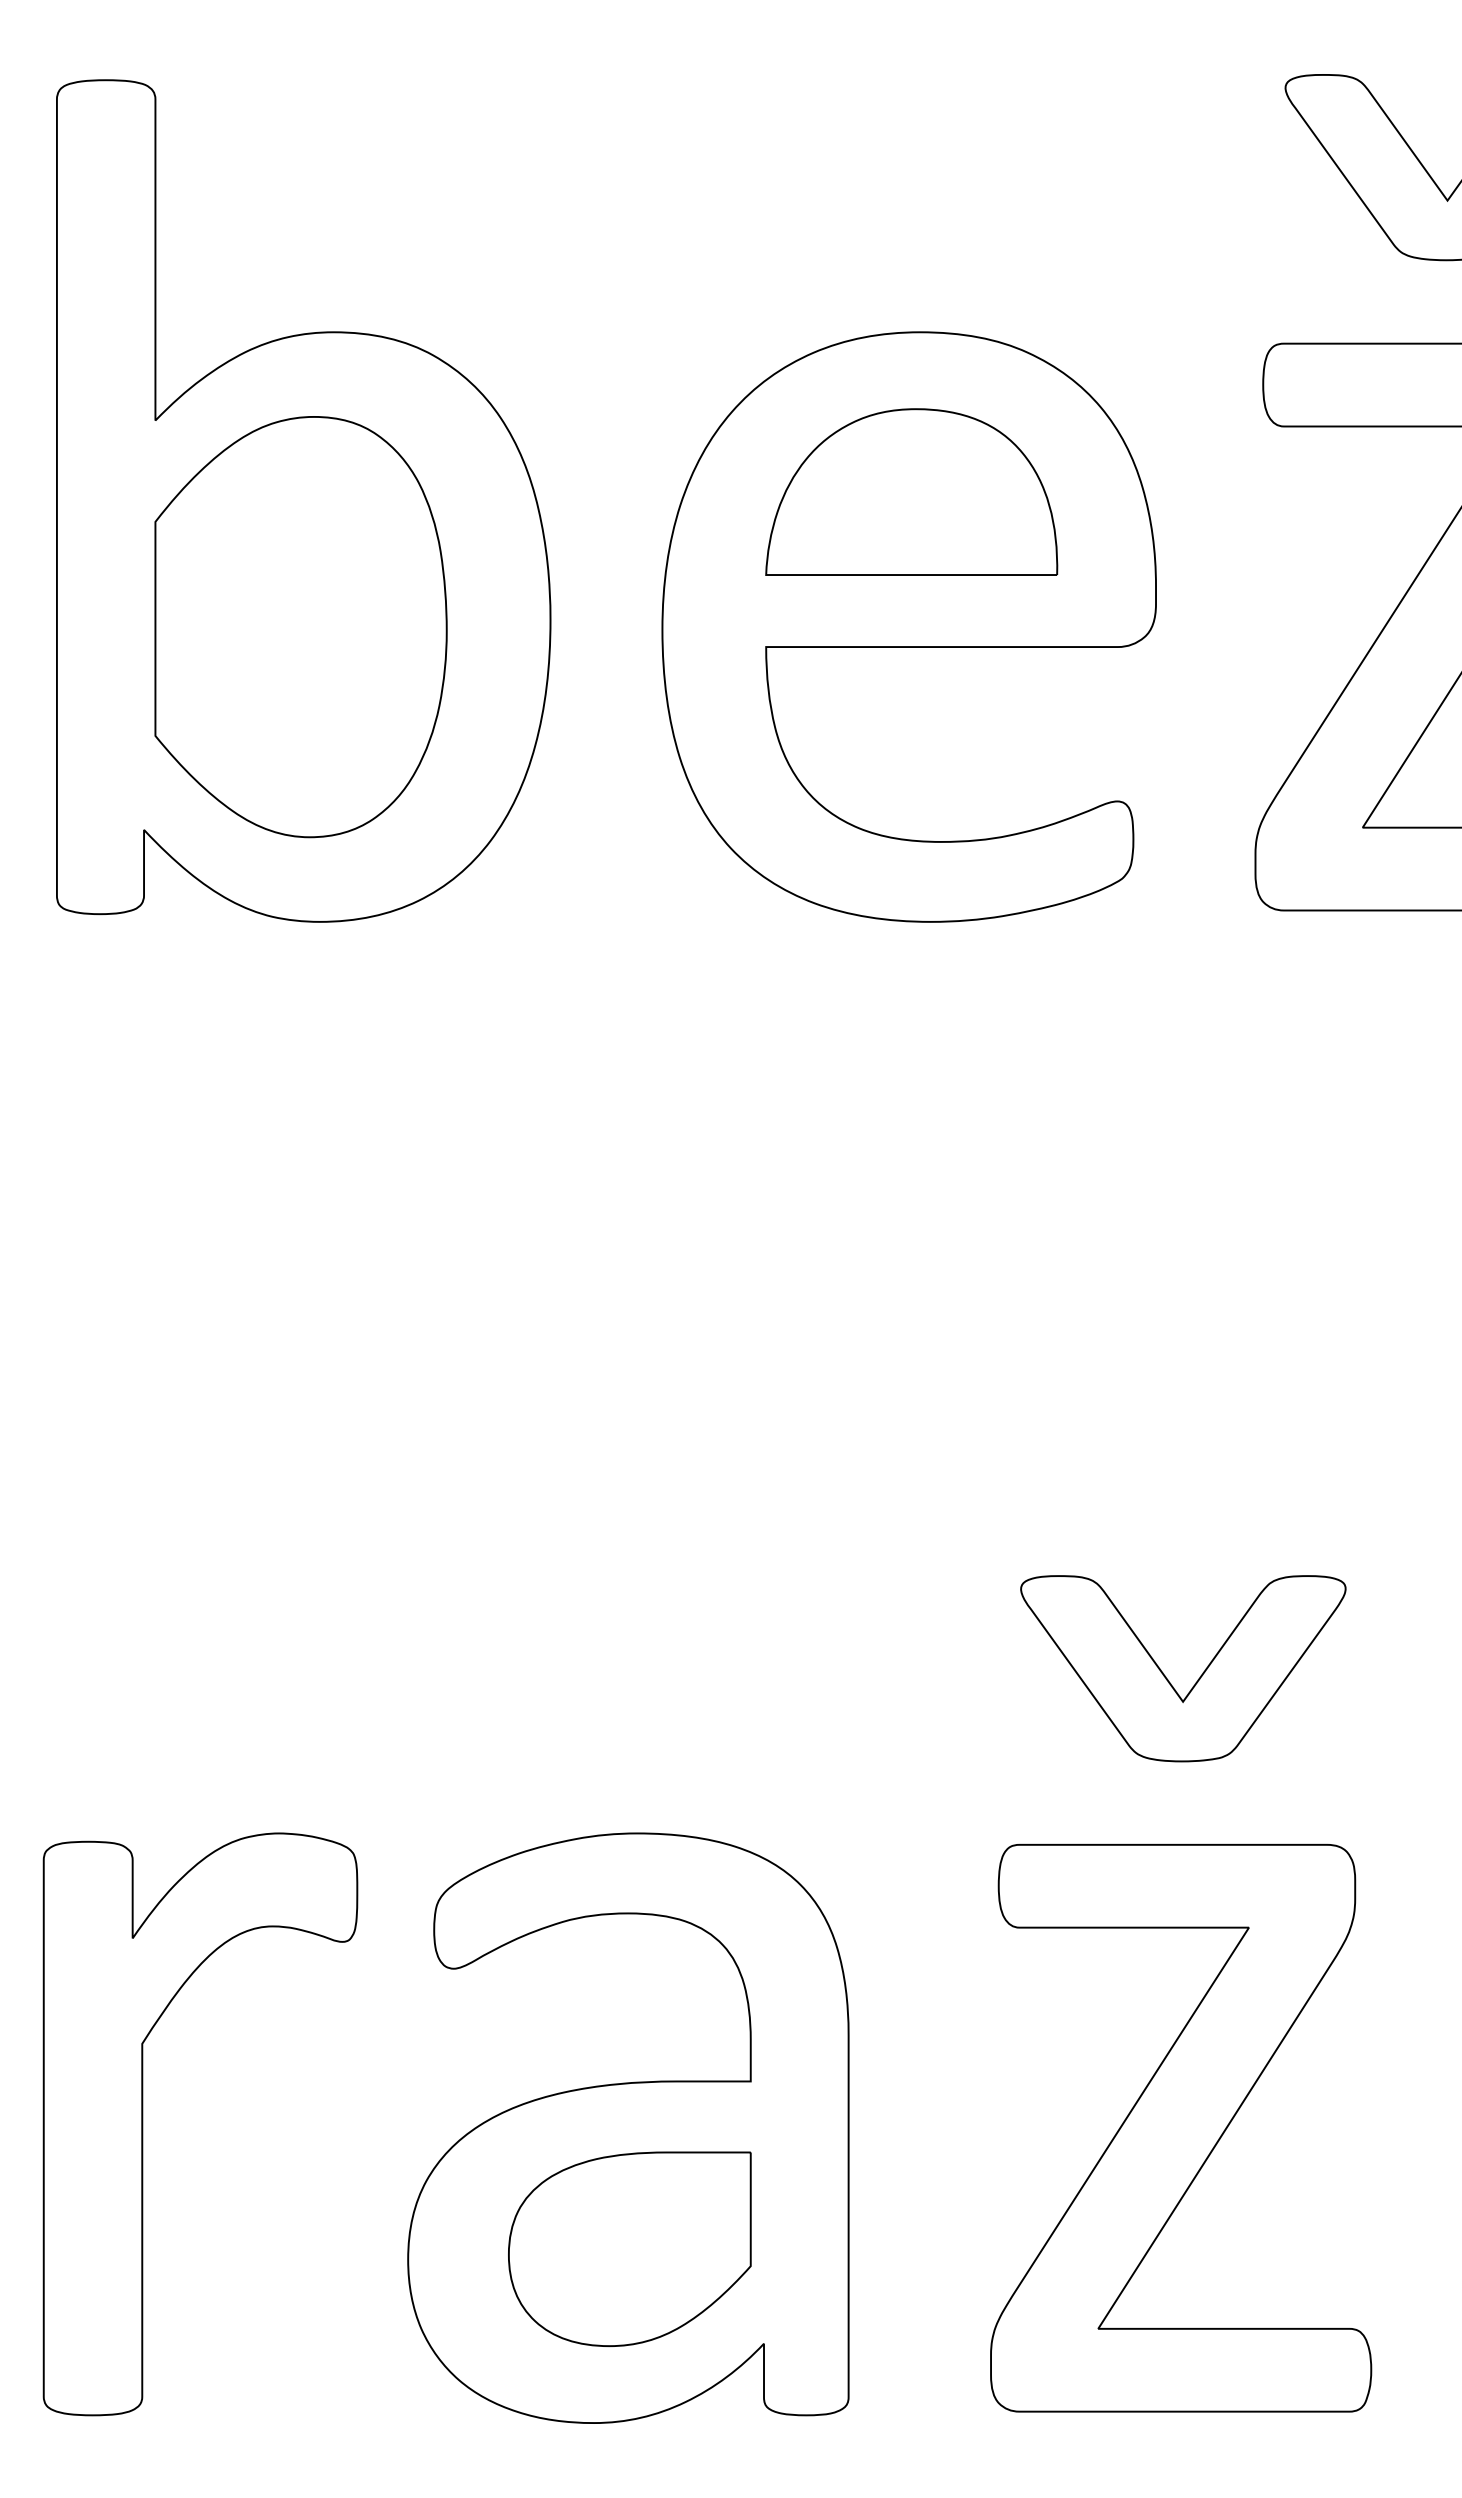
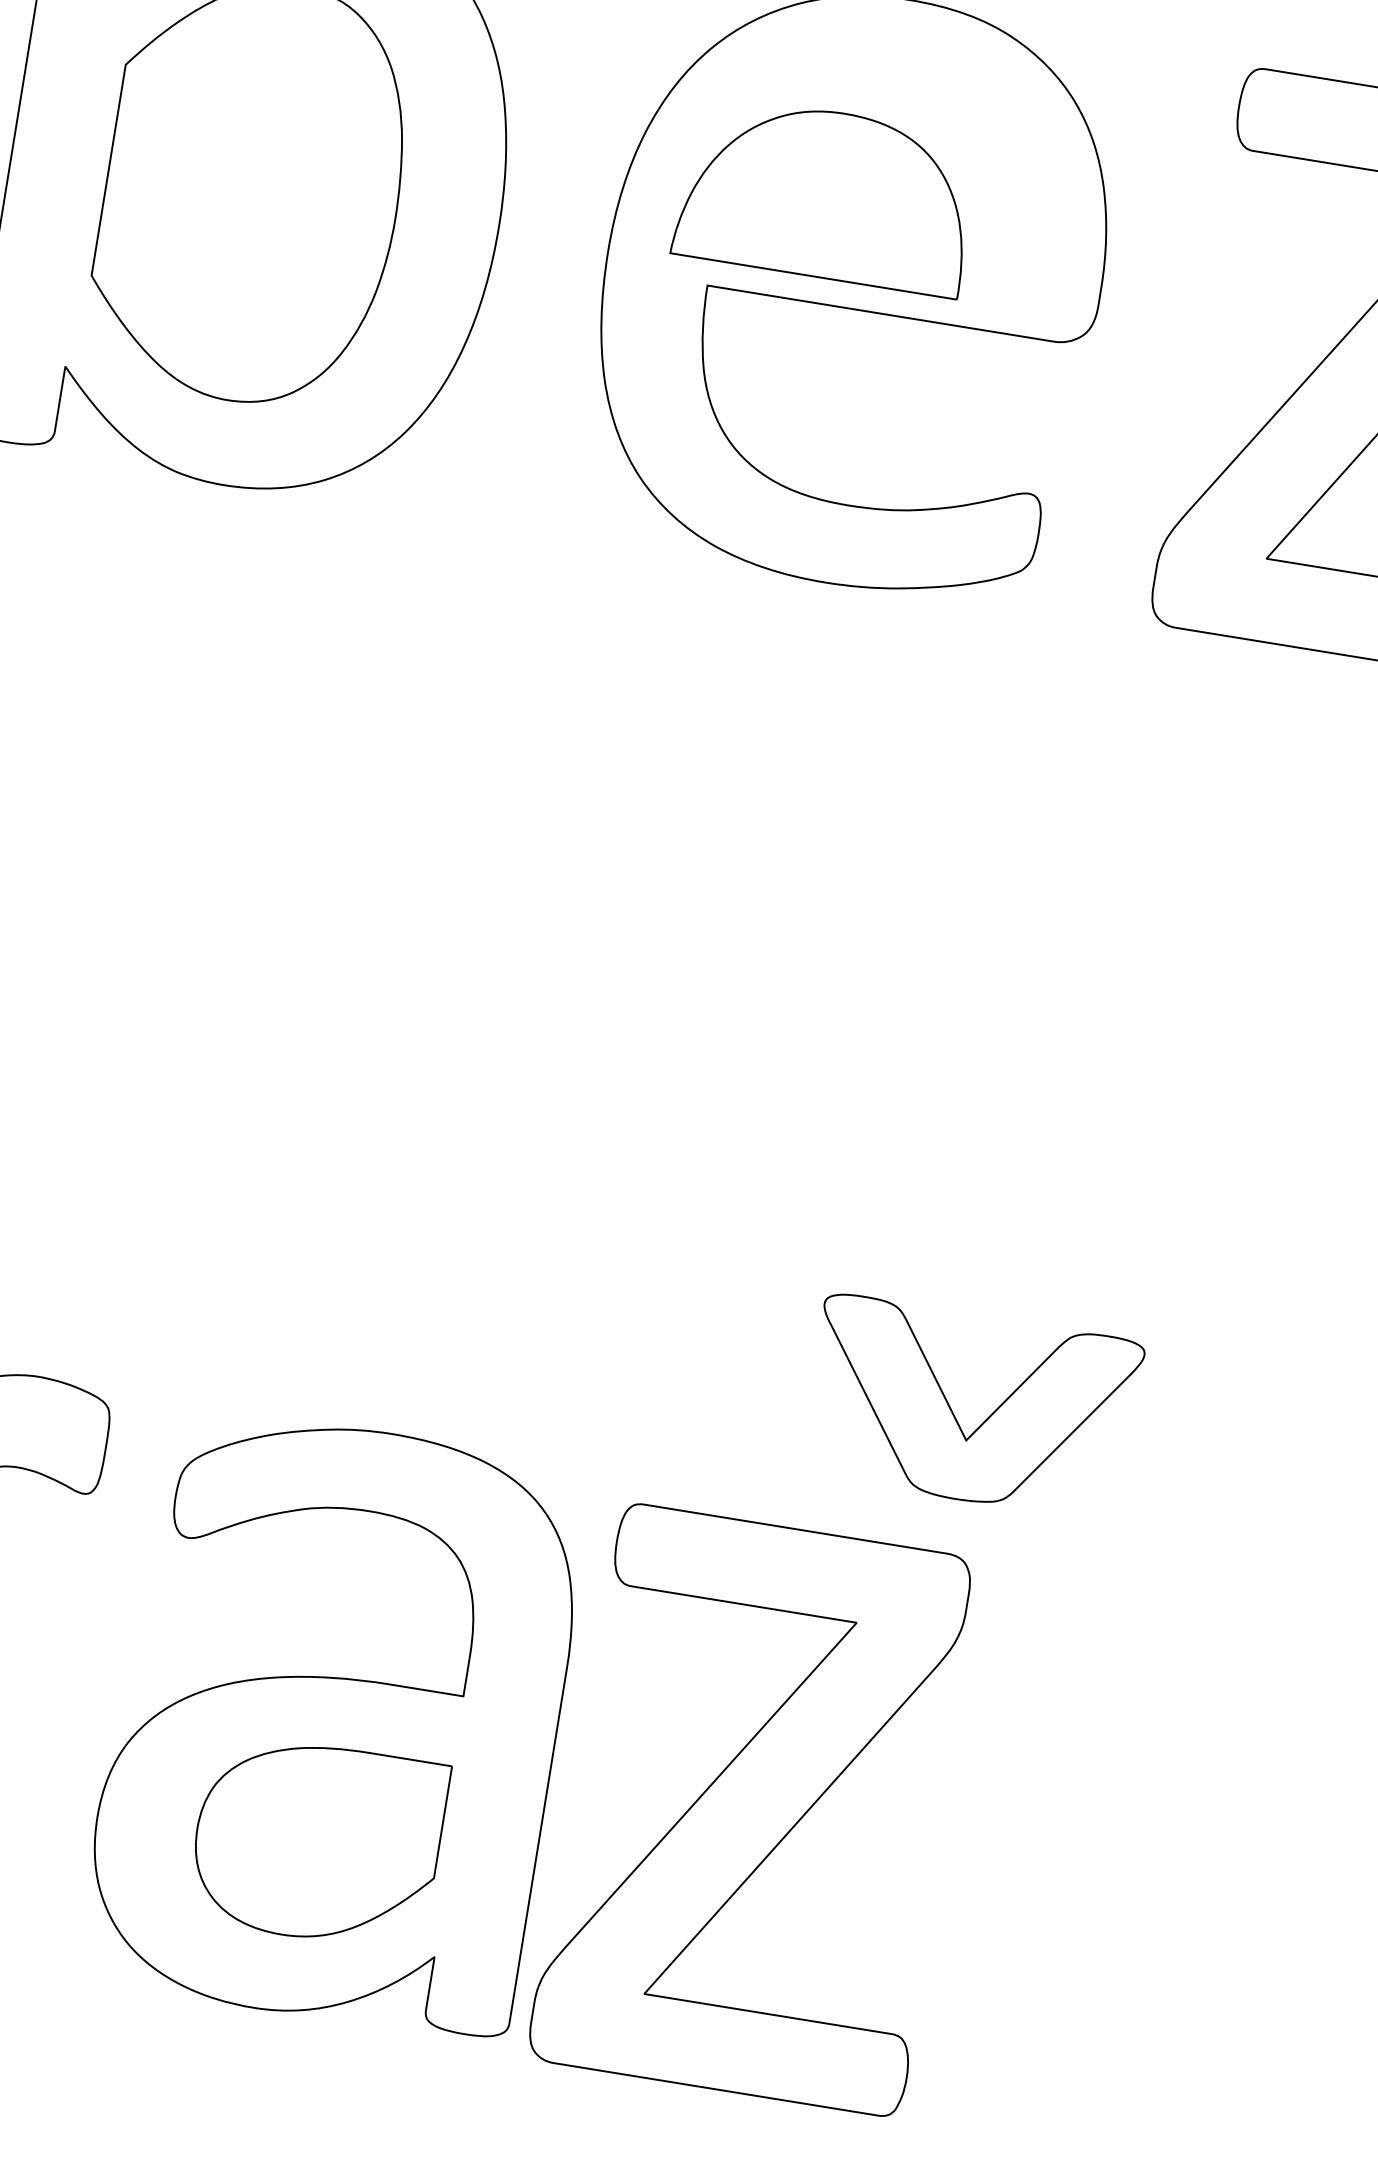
part: (911, 491) -> (826, 194), moved
part: (1197, 1679) -> (984, 1420), moved
part: (1181, 2128) -> (758, 1809), moved

